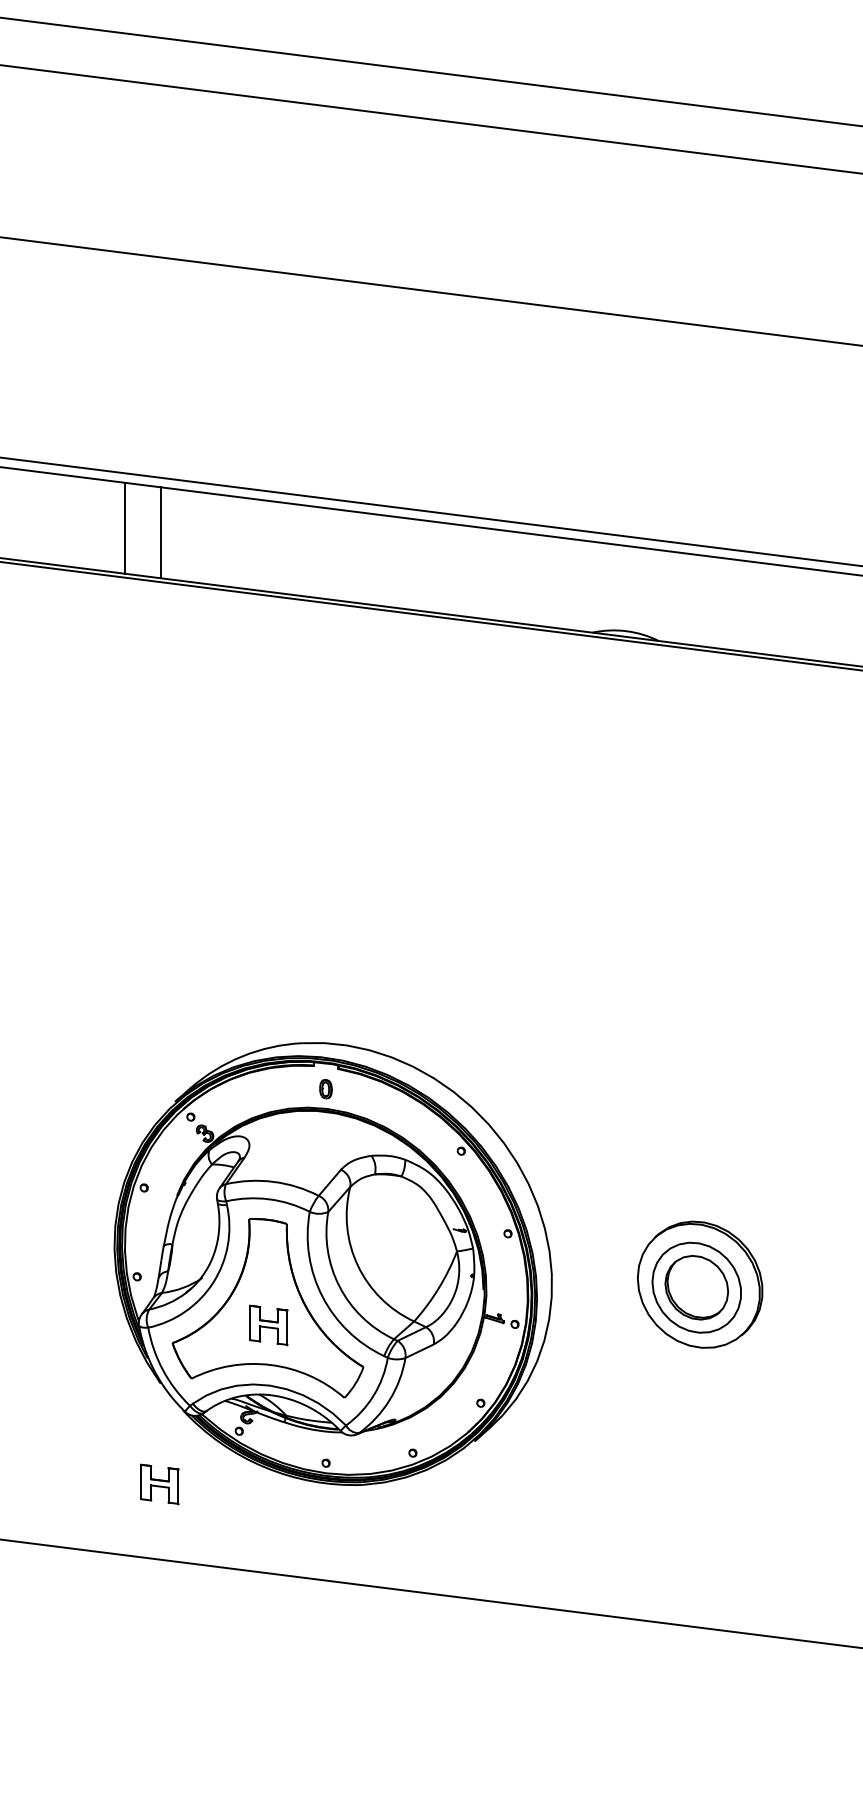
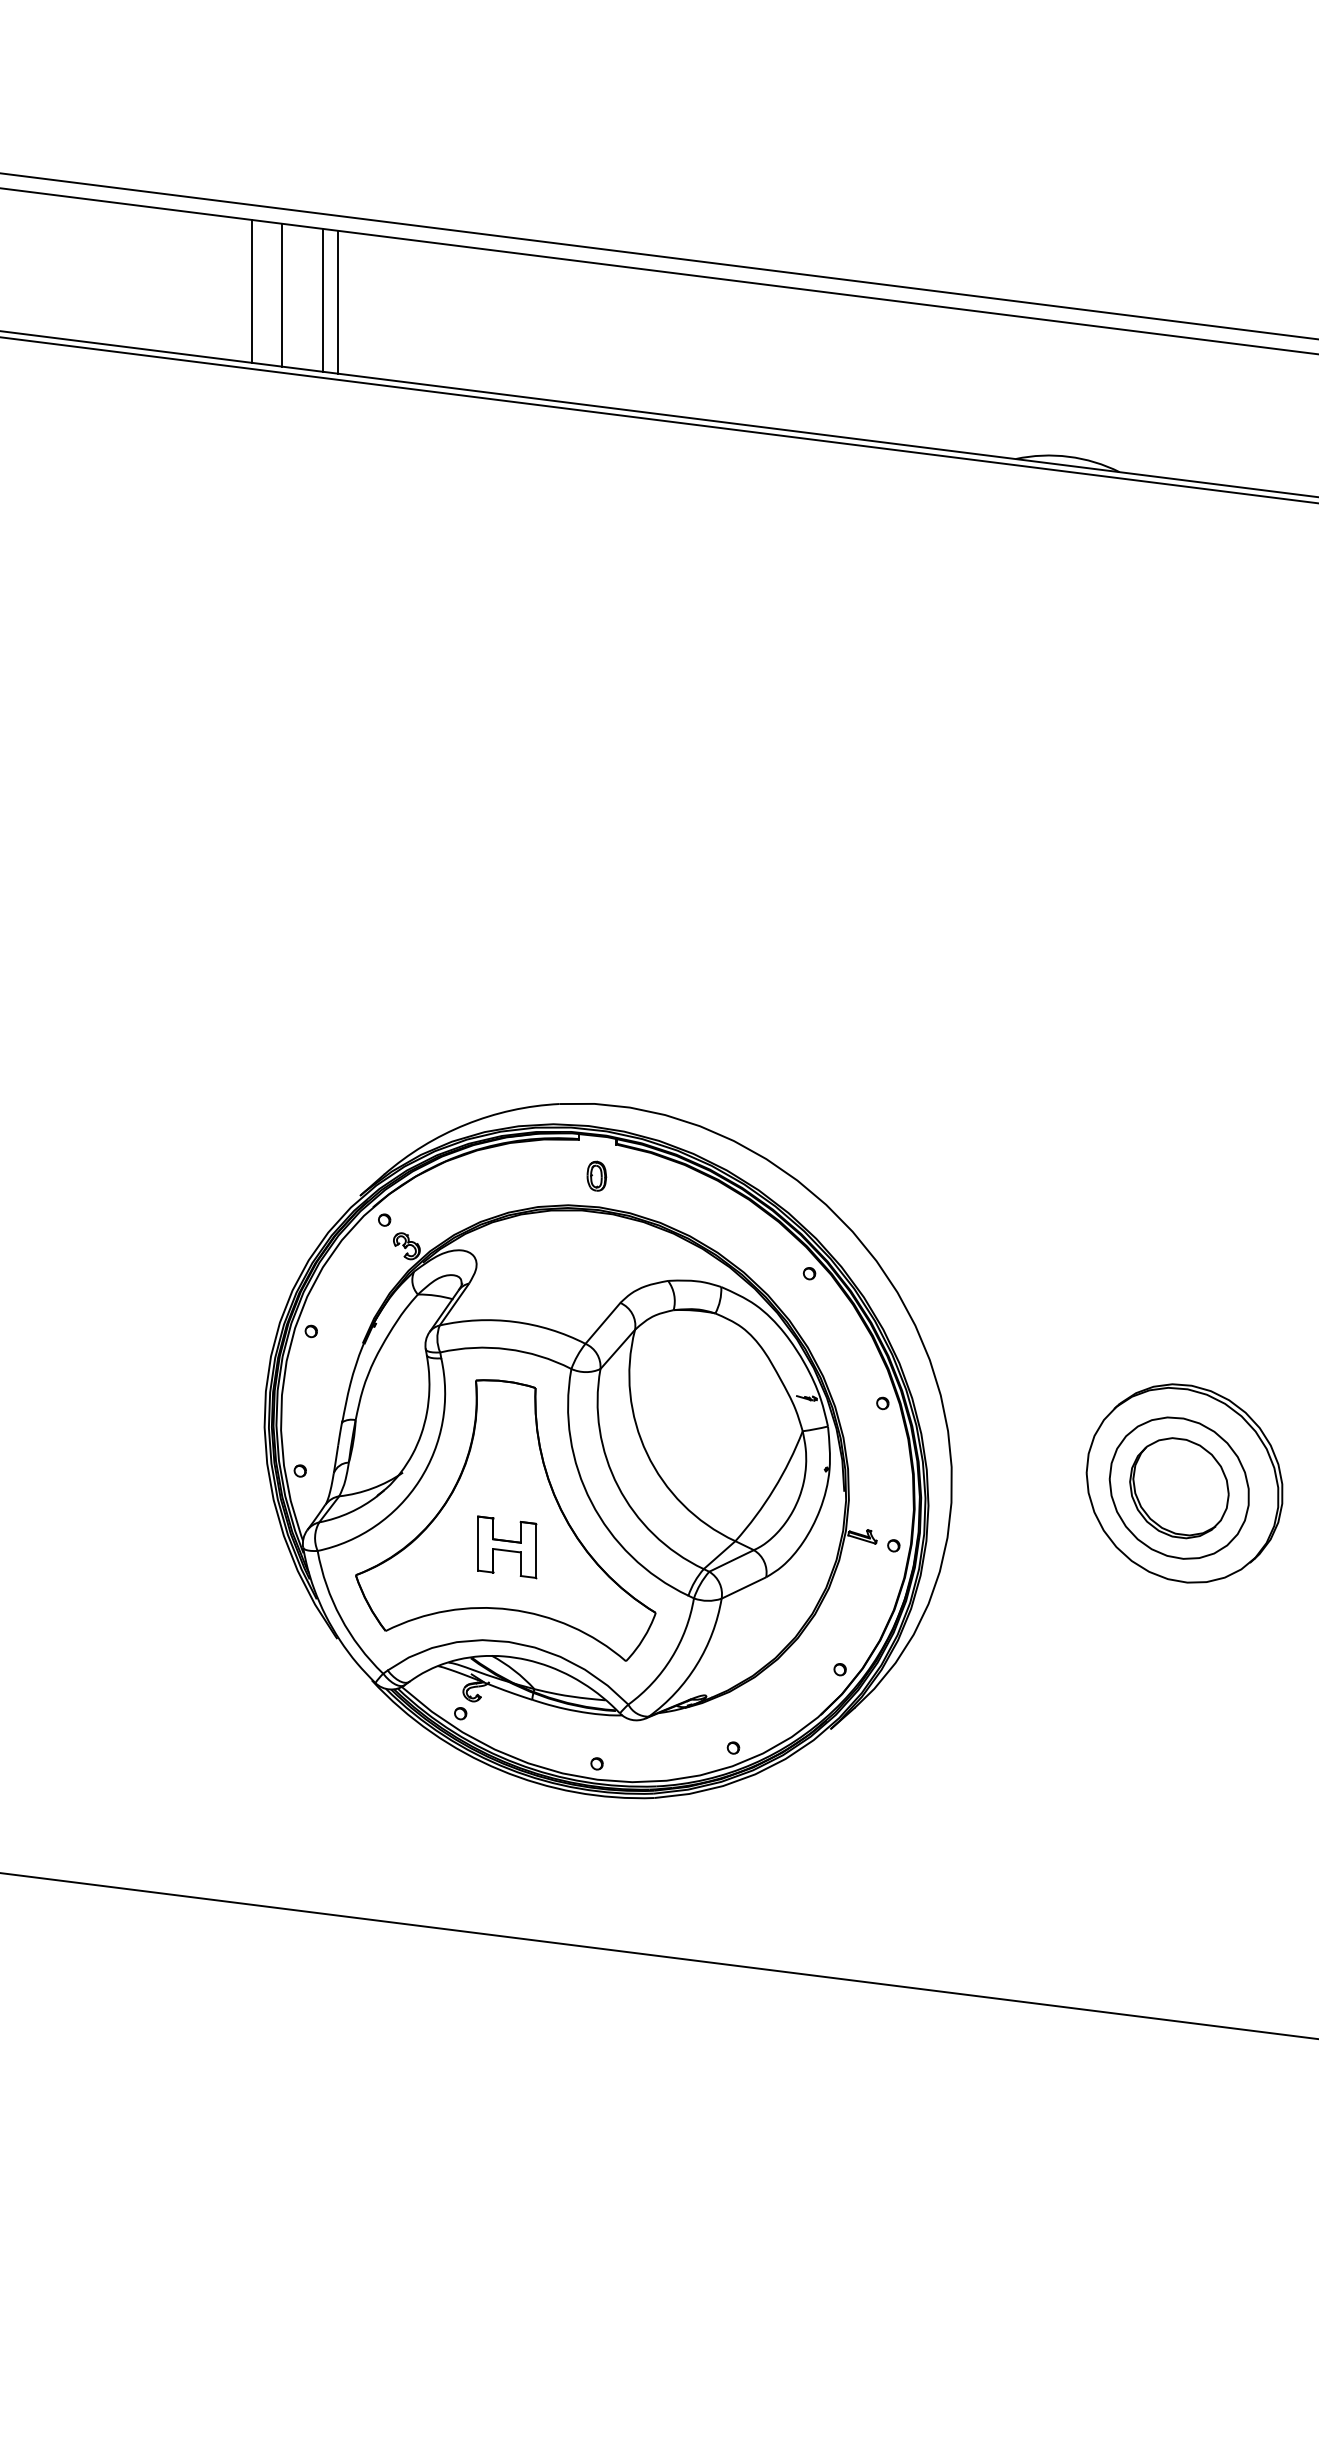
line: (106, 525) -> (252, 290), added
line: (151, 531) -> (322, 300), added
part: (159, 1484) -> (335, 1797), removed

